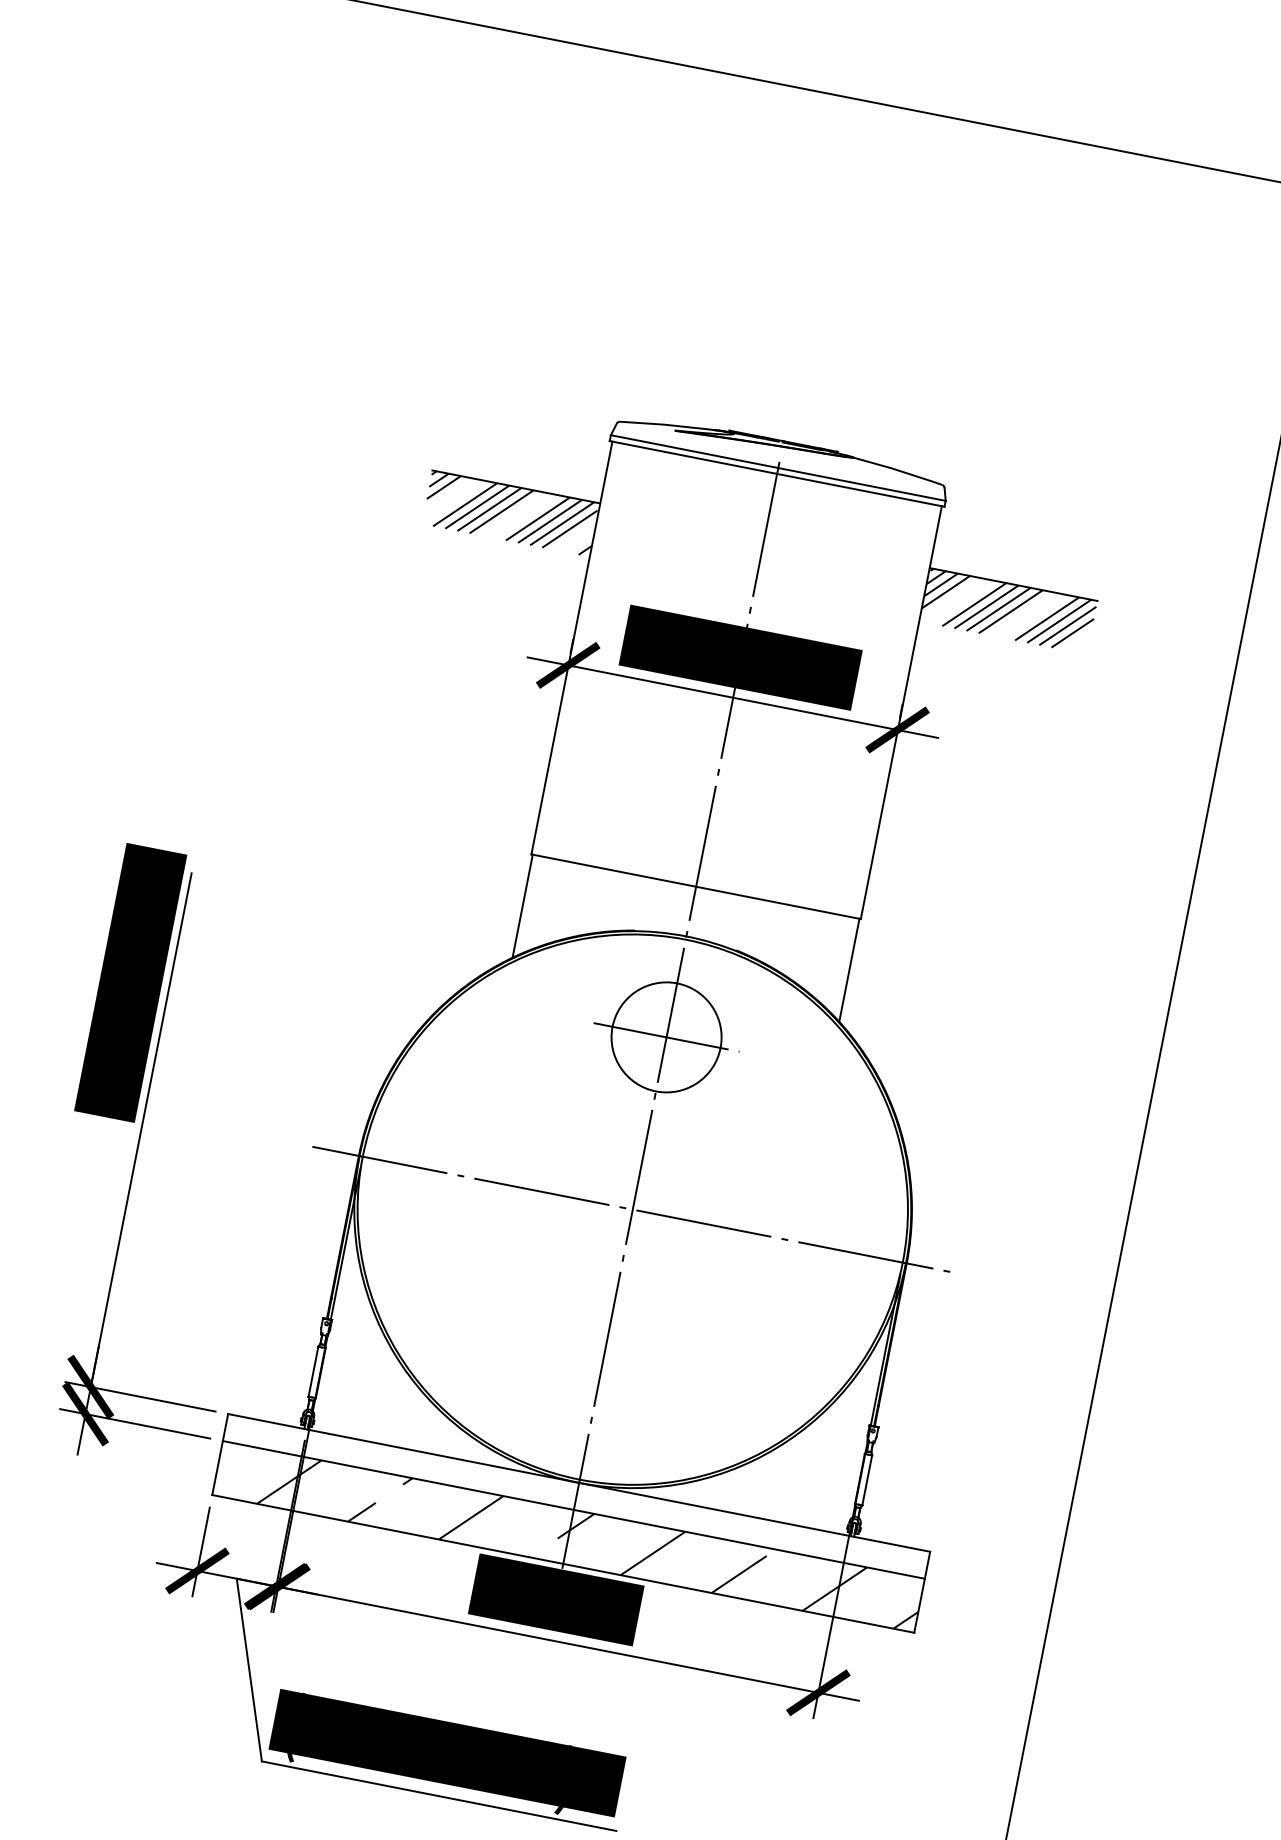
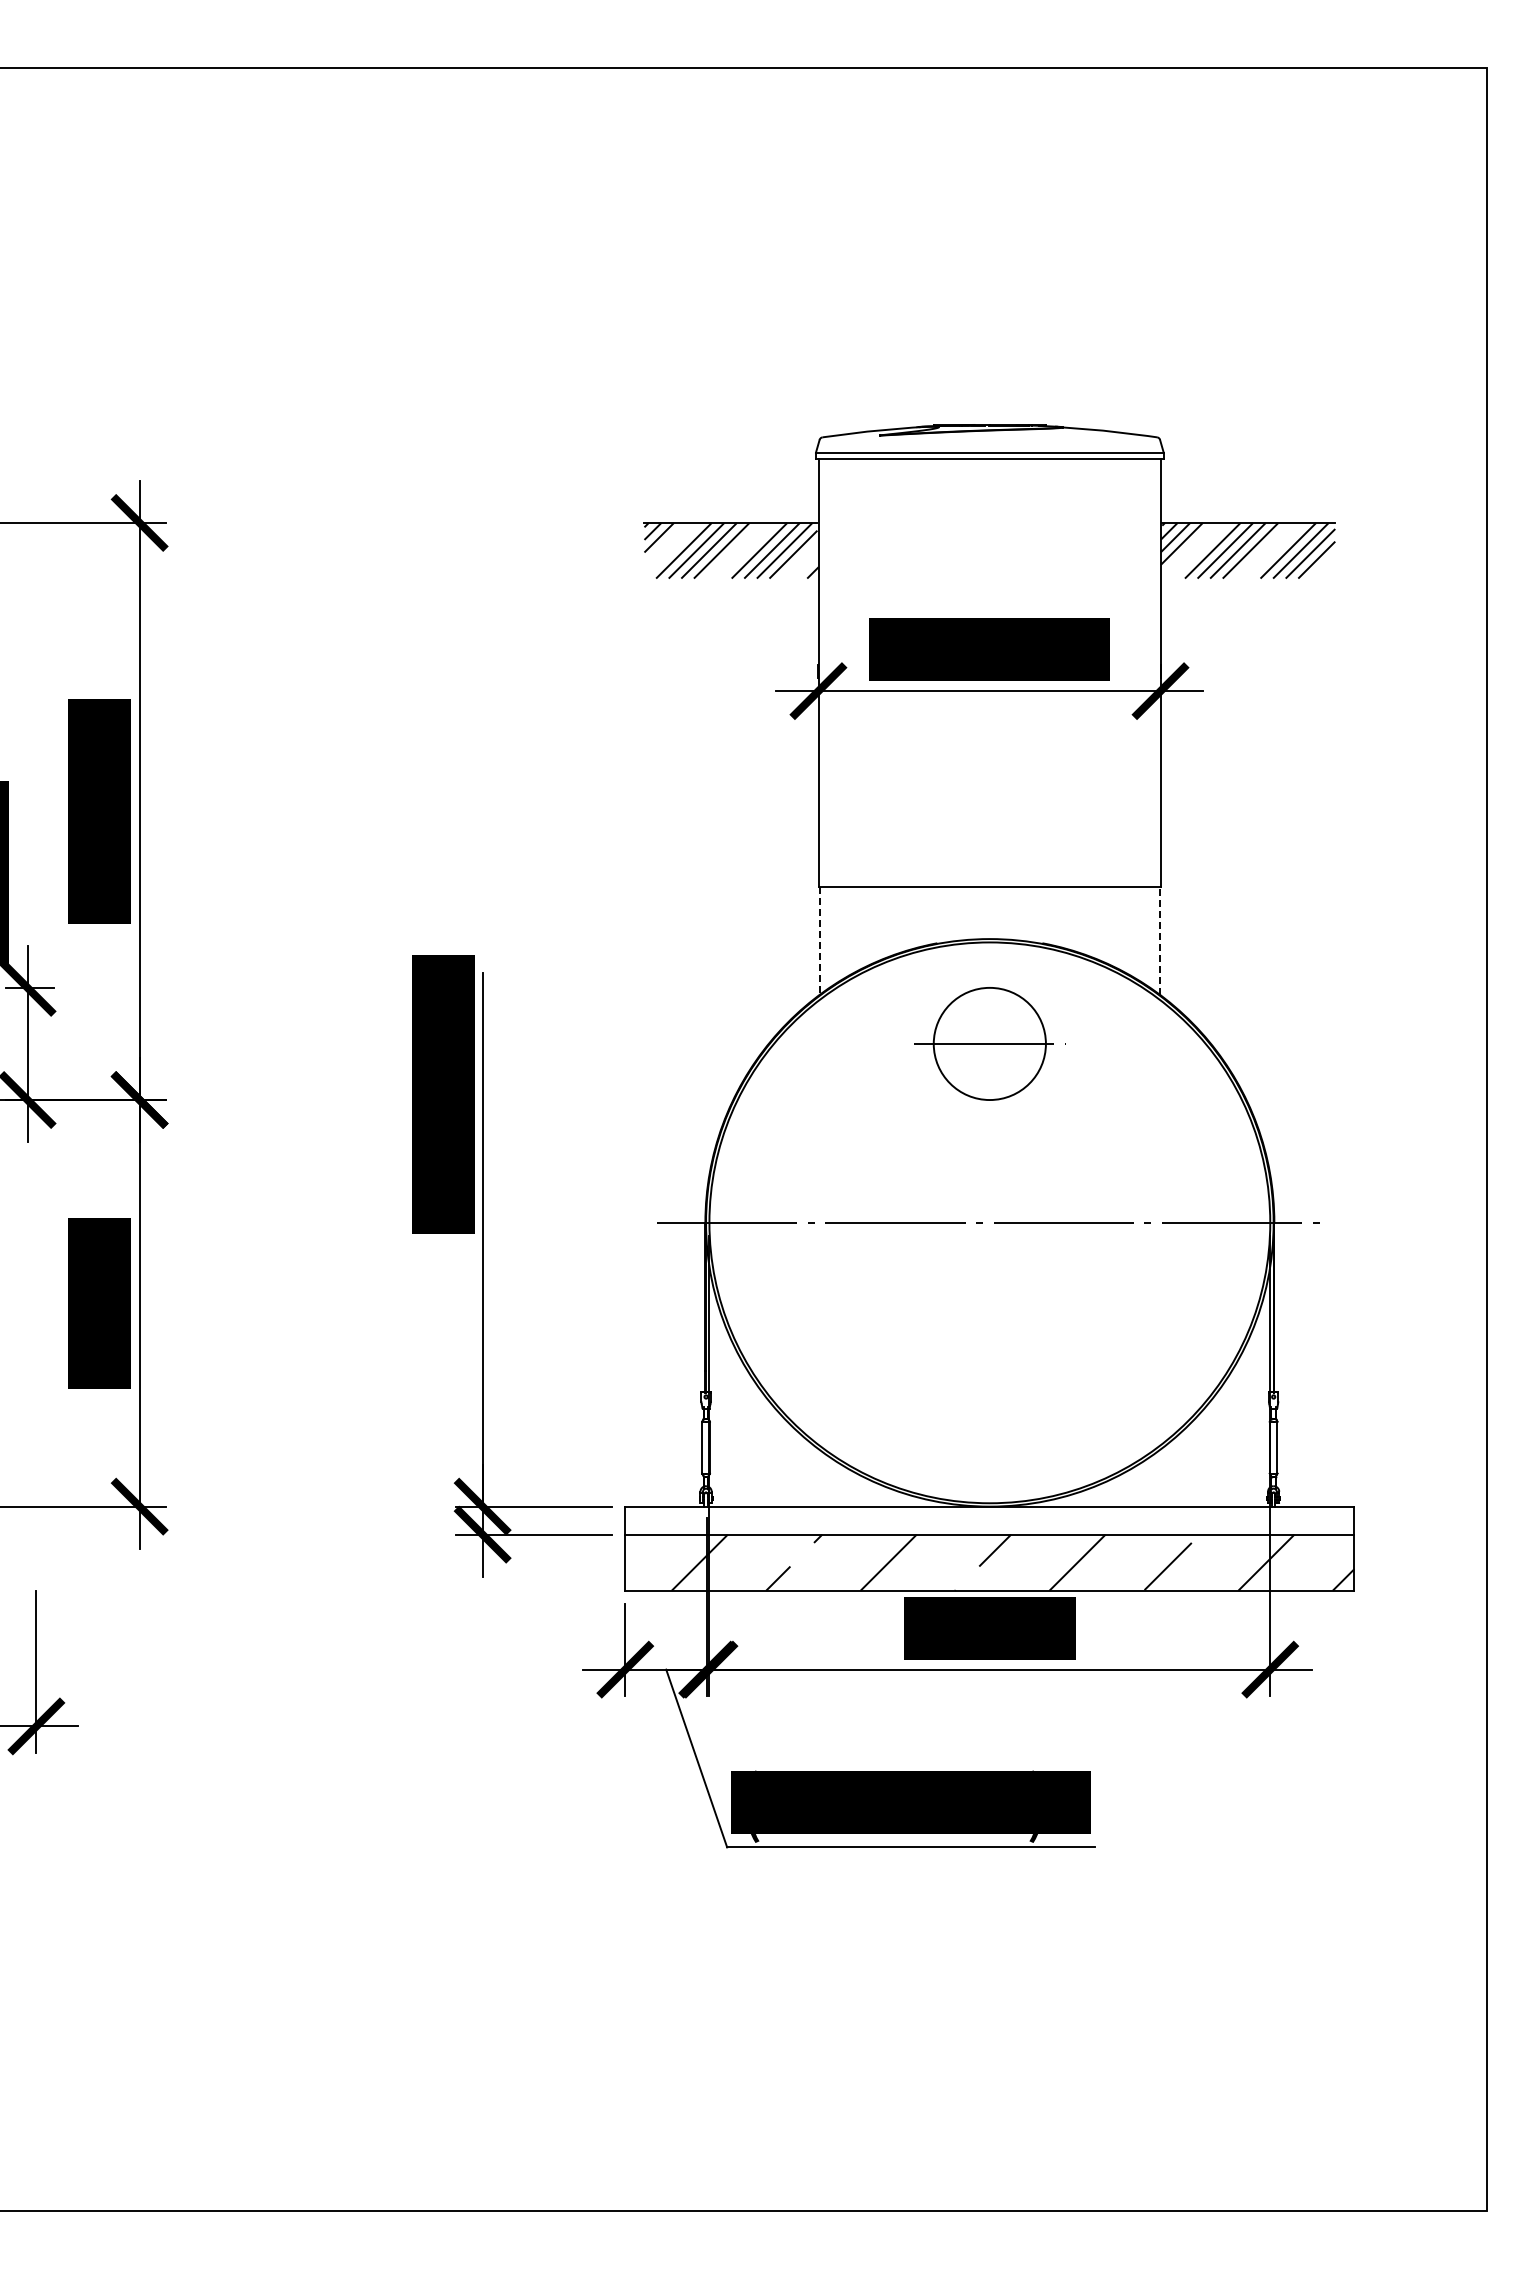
line: (522, 906) -> (820, 941), solid -> dashed
line: (849, 970) -> (1159, 941), solid -> dashed
line: (668, 1026) -> (989, 1032), removed

